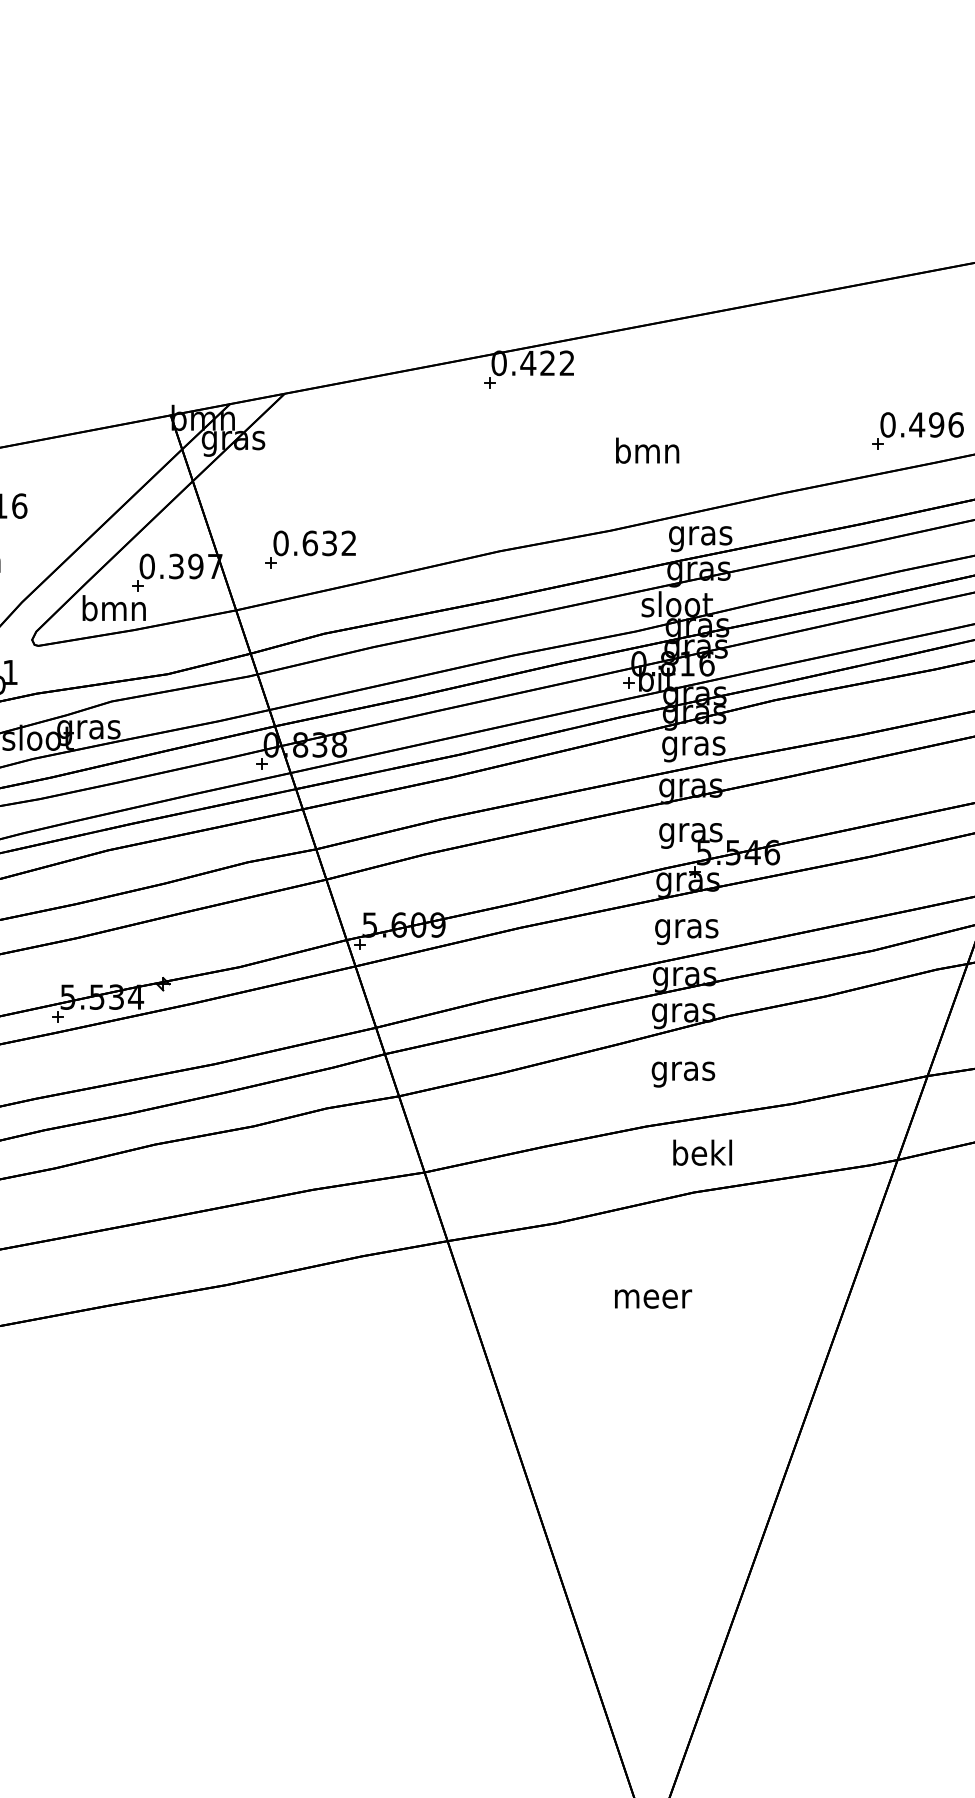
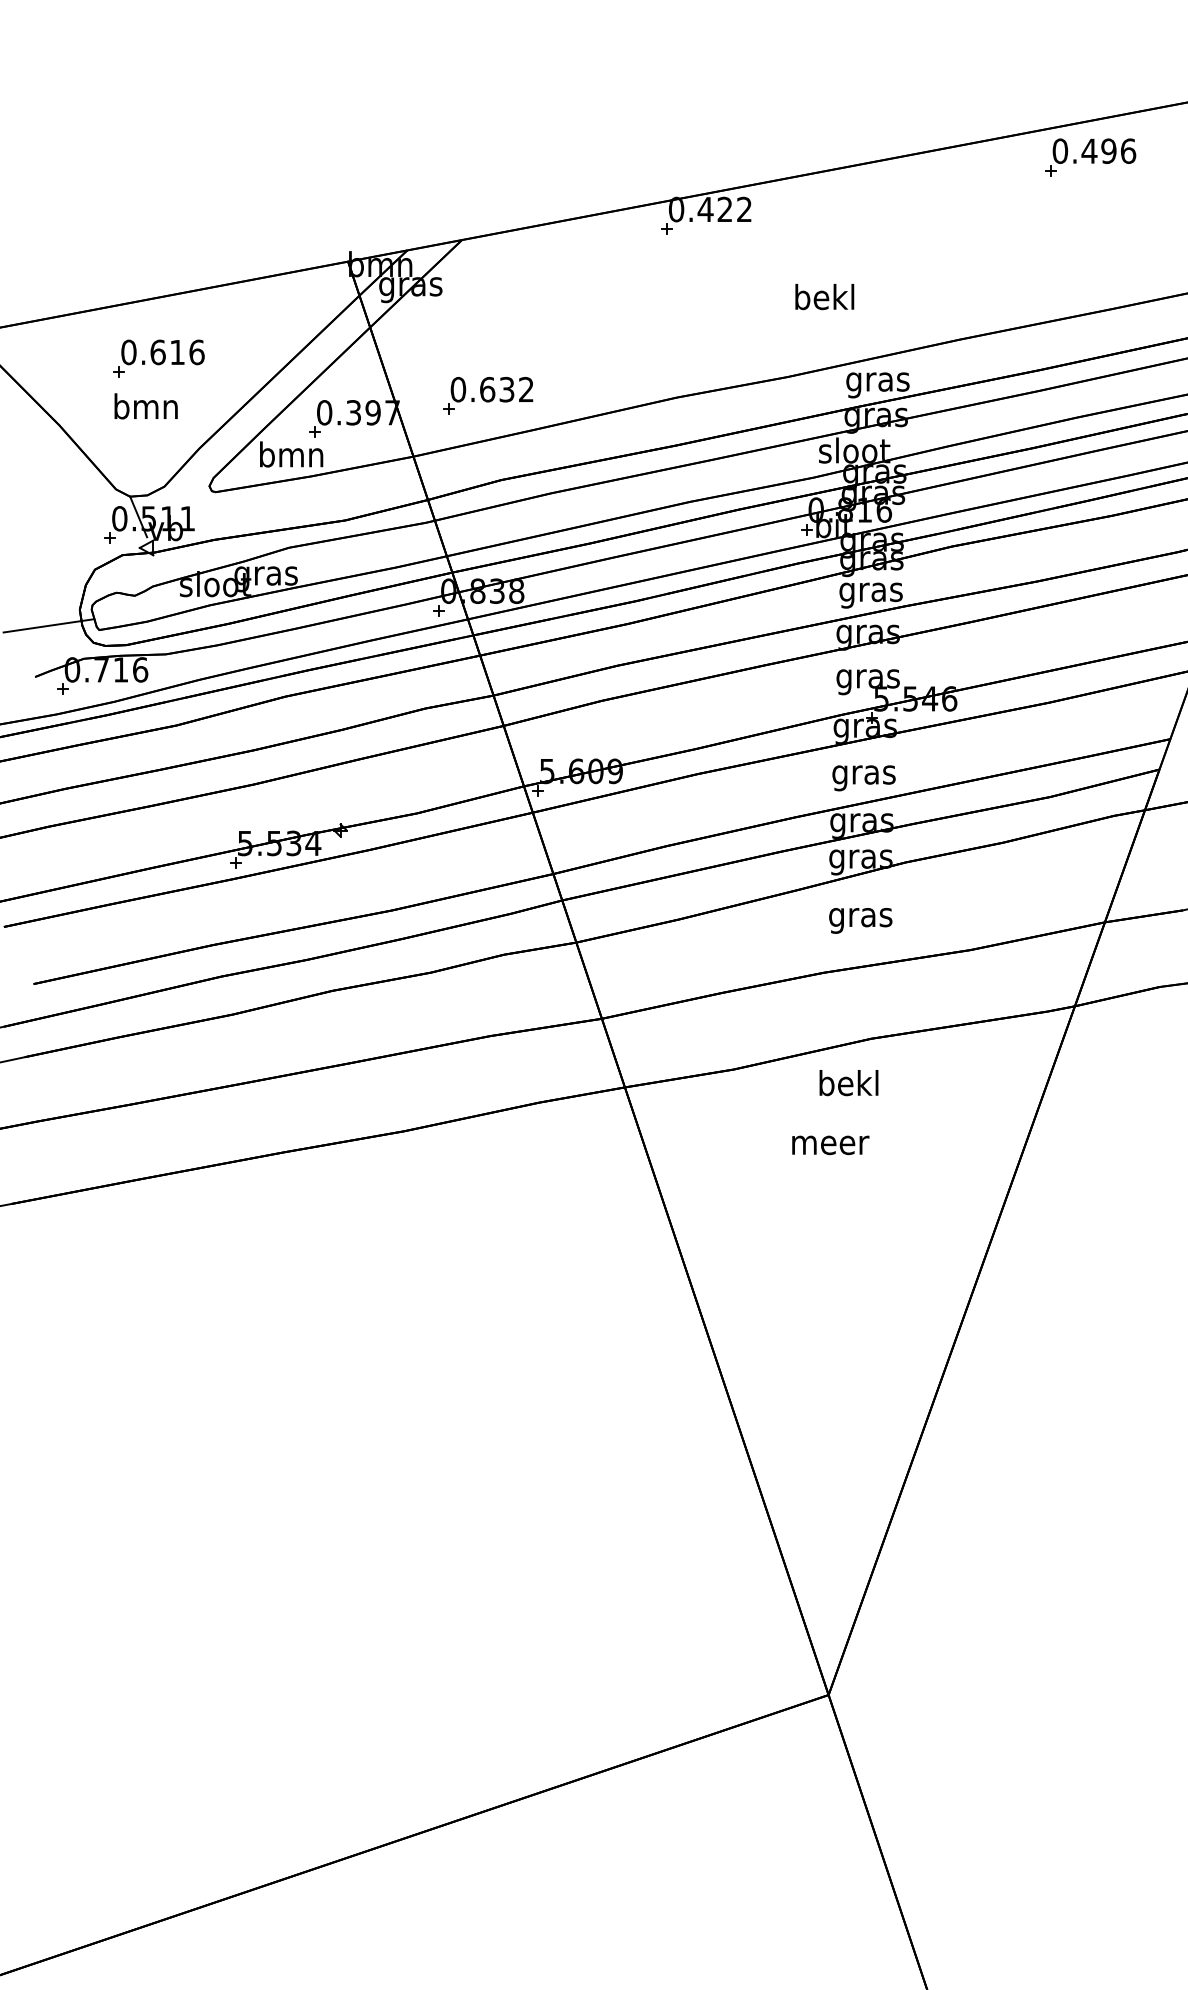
part: (918, 431) -> (1090, 157), moved
text: (647, 450) -> (824, 296), bmn -> bekl
text: (702, 1153) -> (848, 1083), moved

